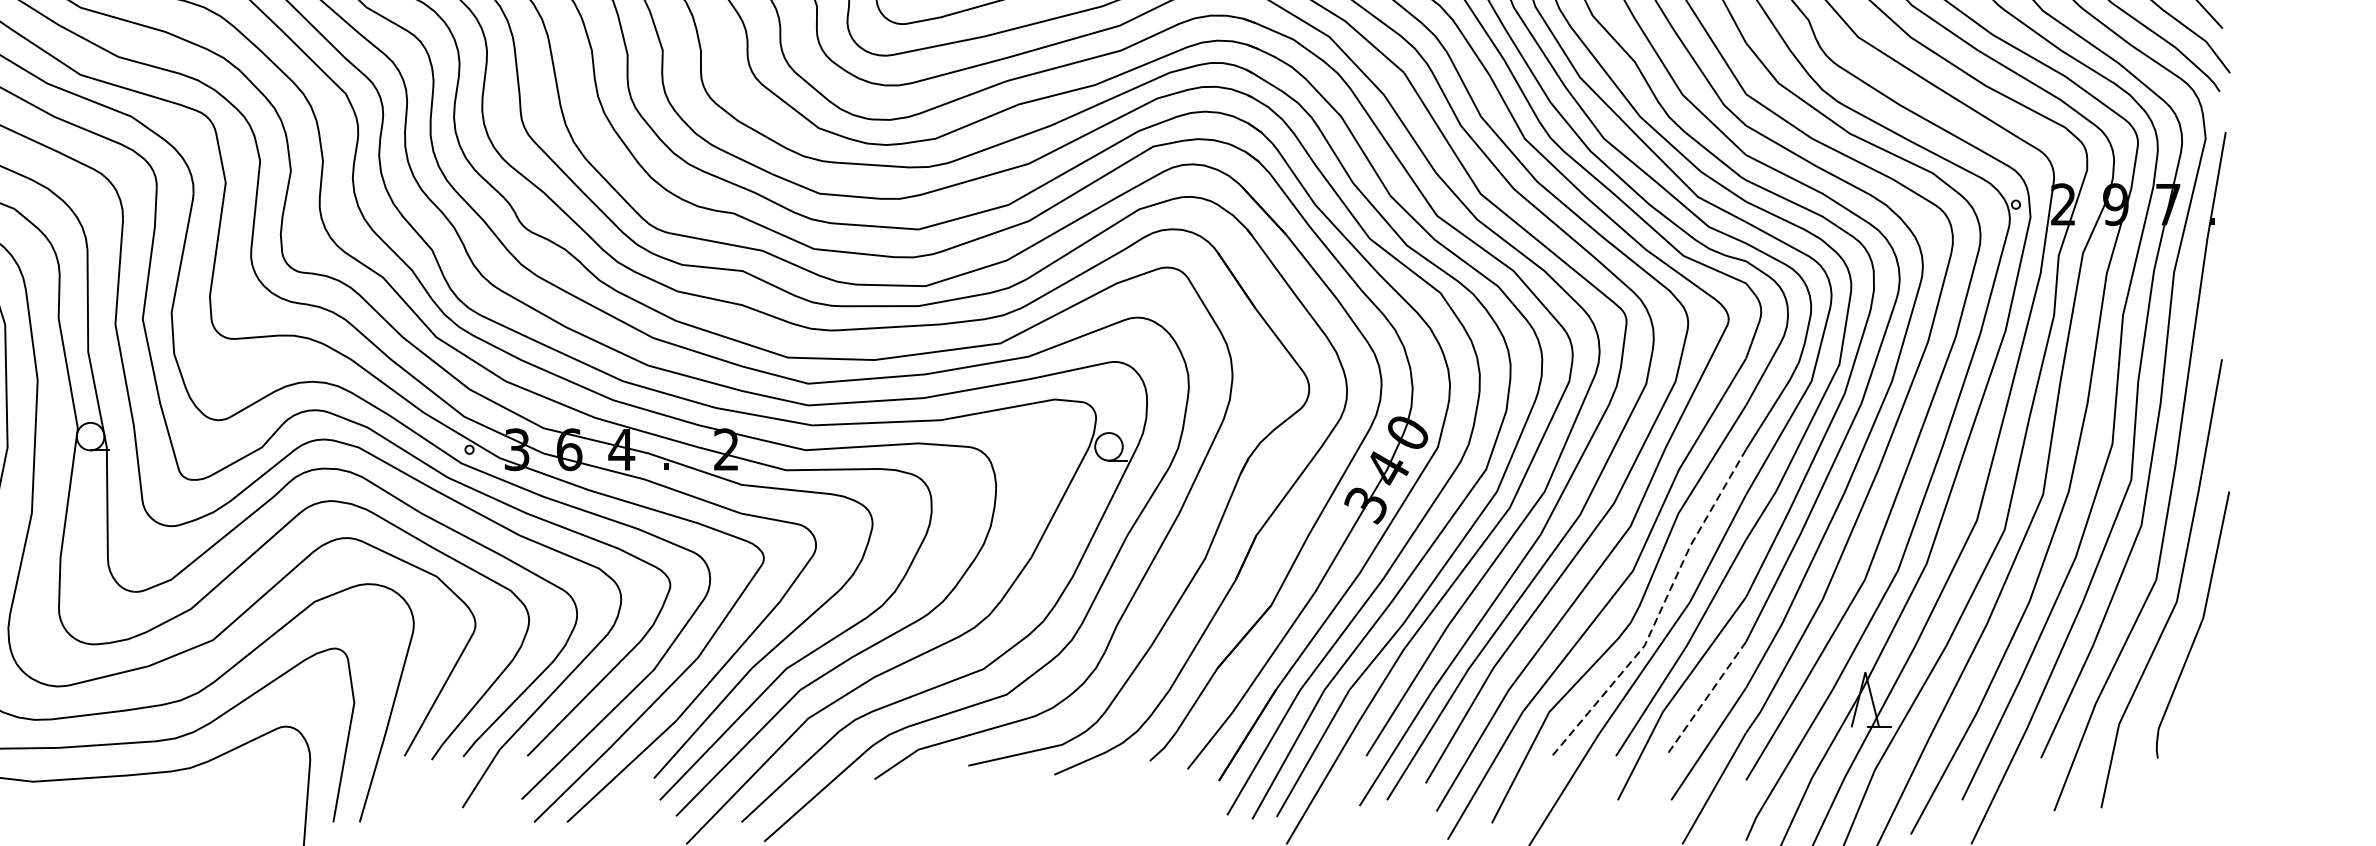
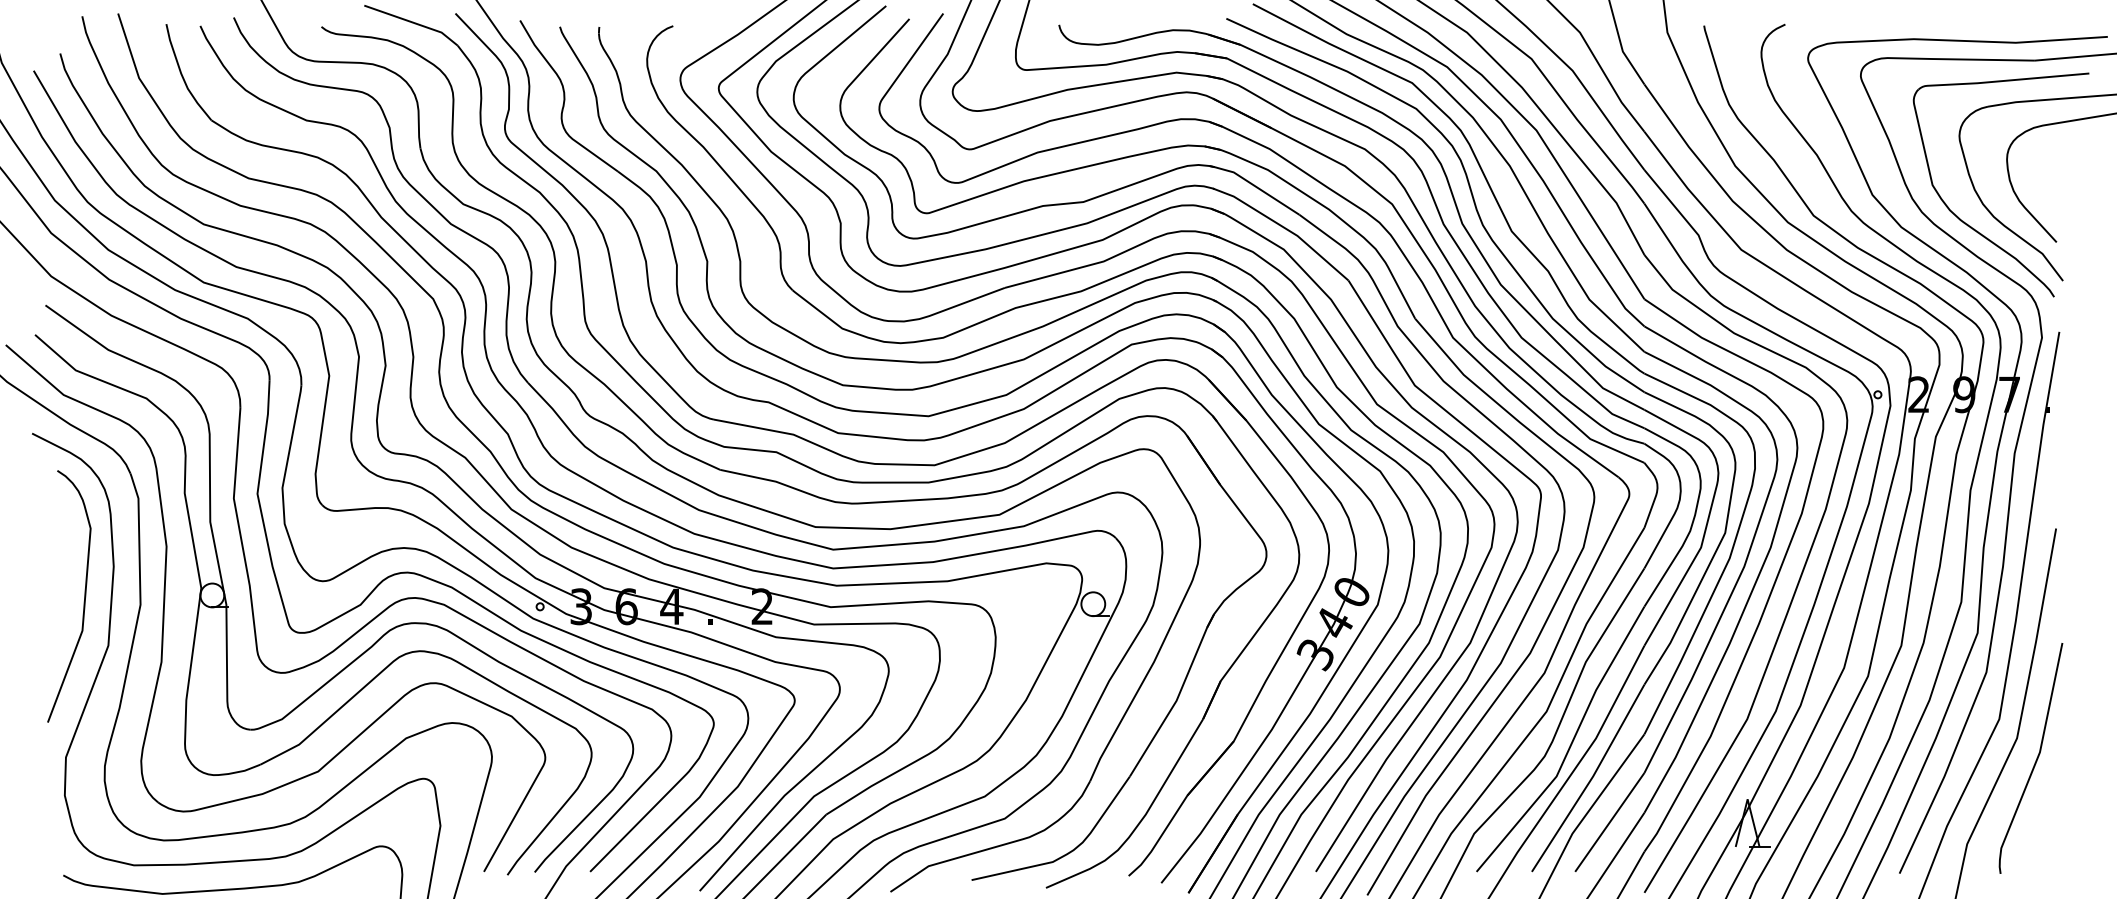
line: (1660, 610) -> (1570, 745), dashed -> solid
line: (1705, 699) -> (1609, 822), dashed -> solid

